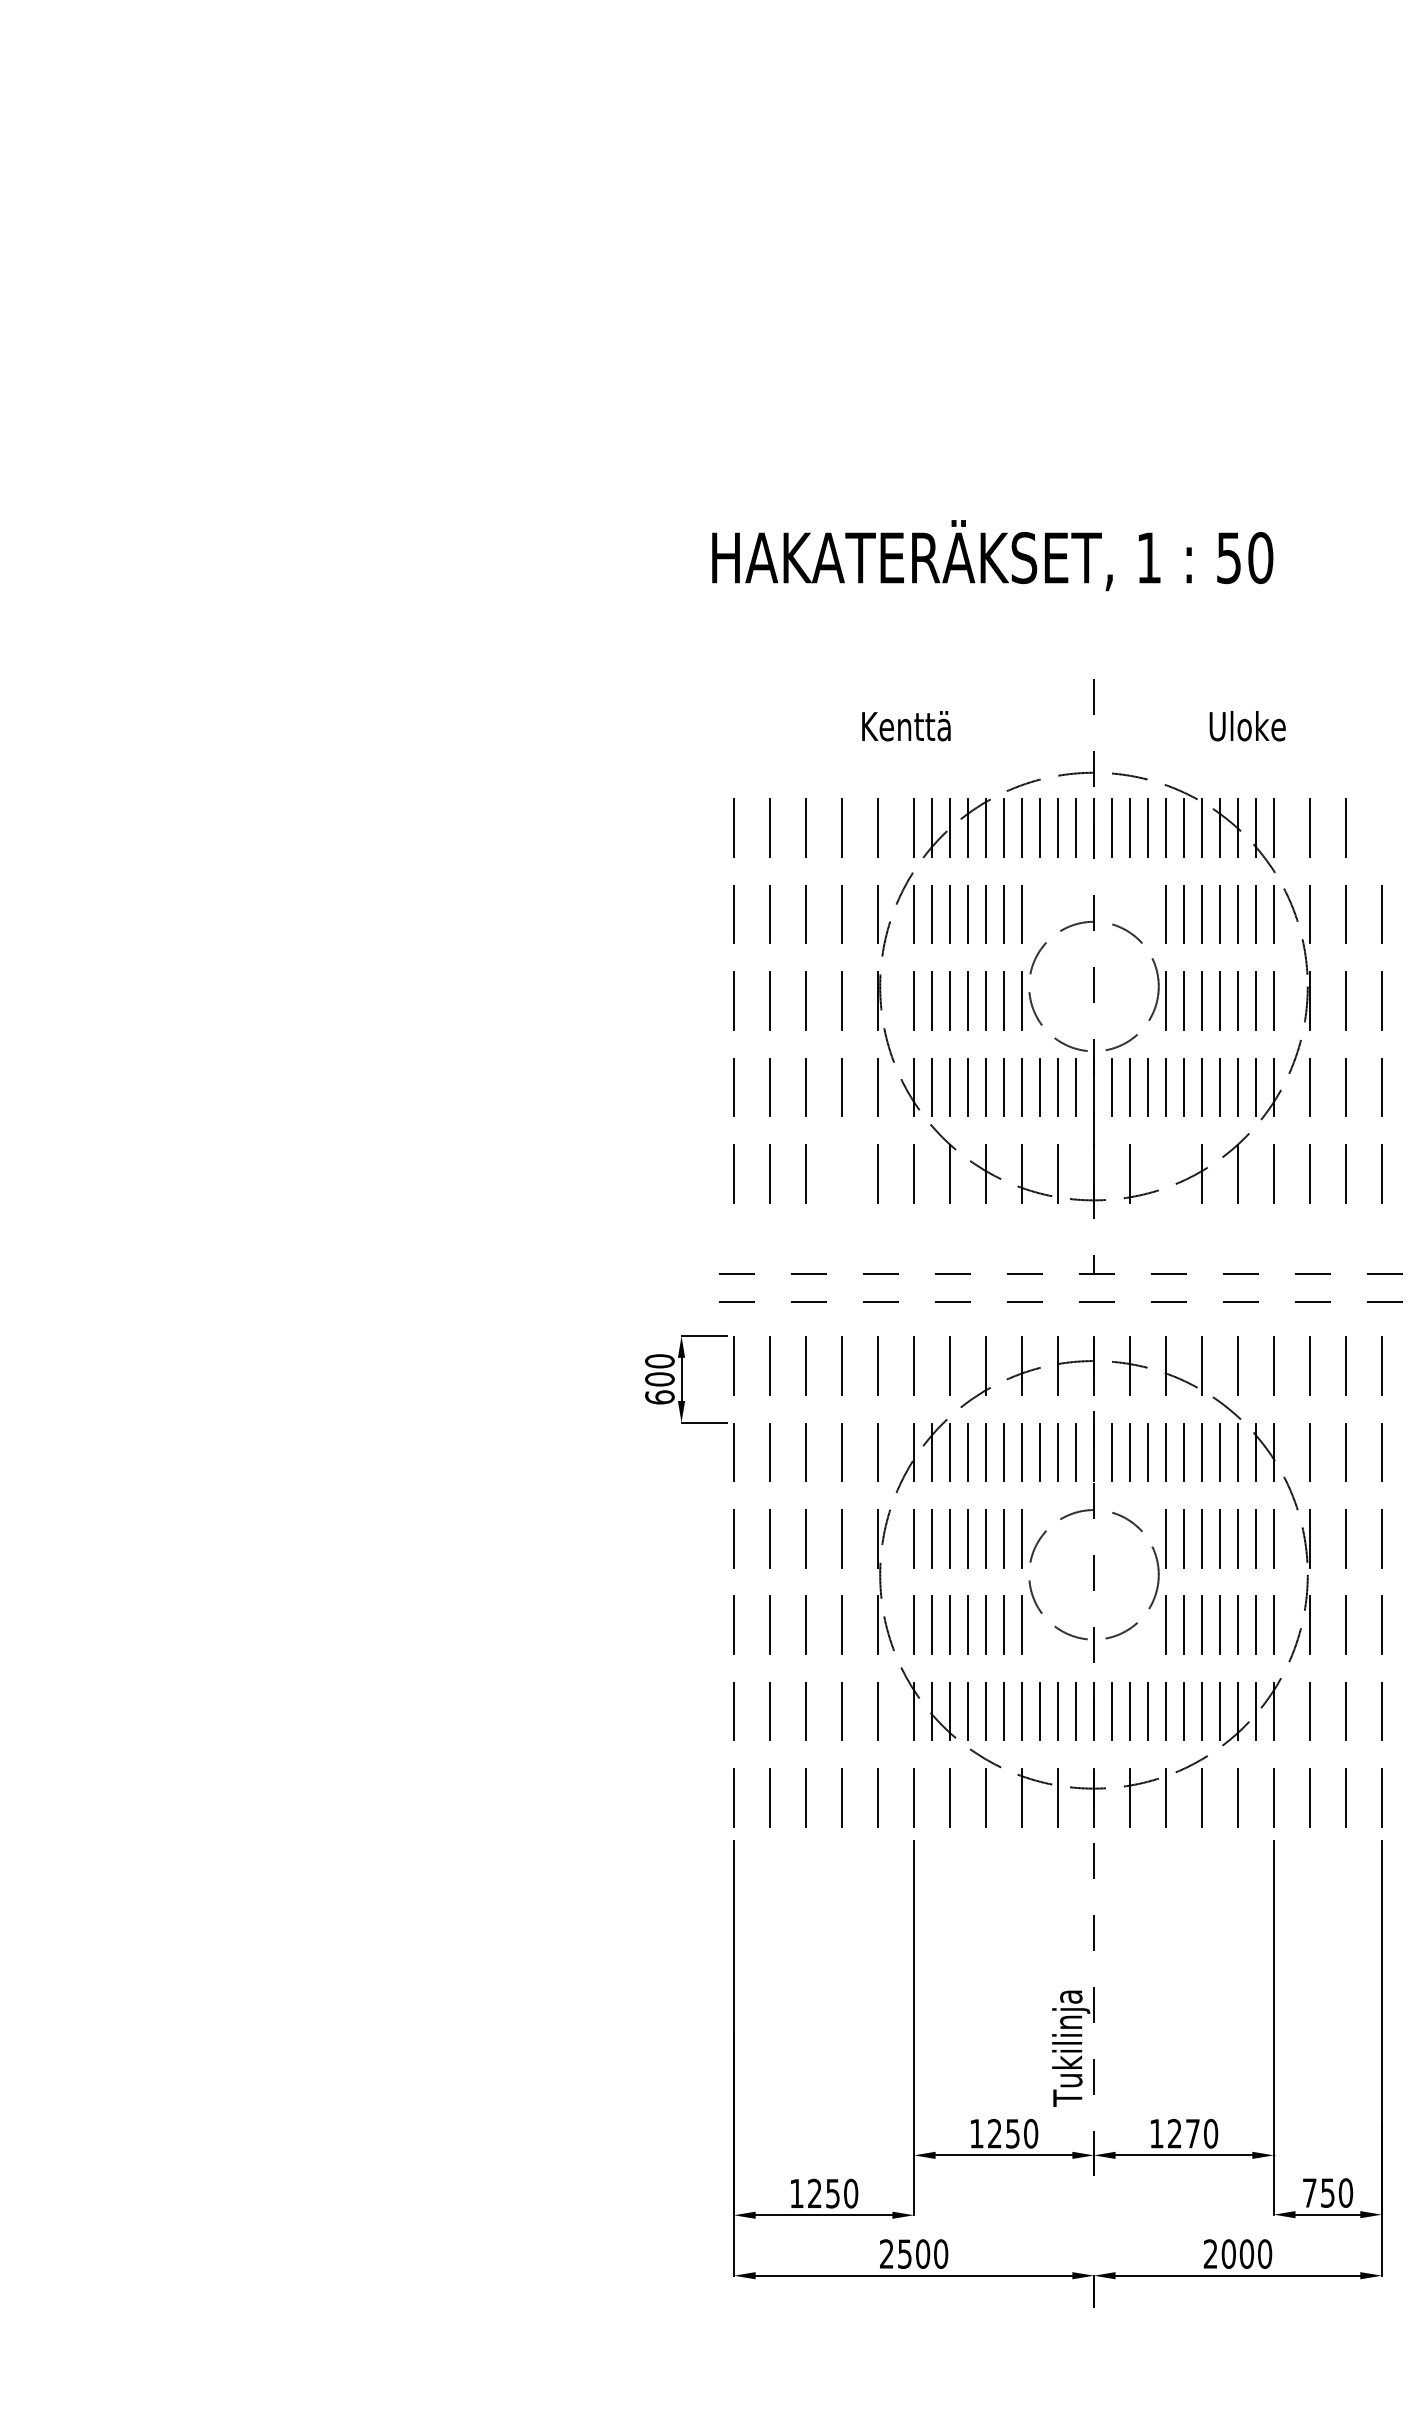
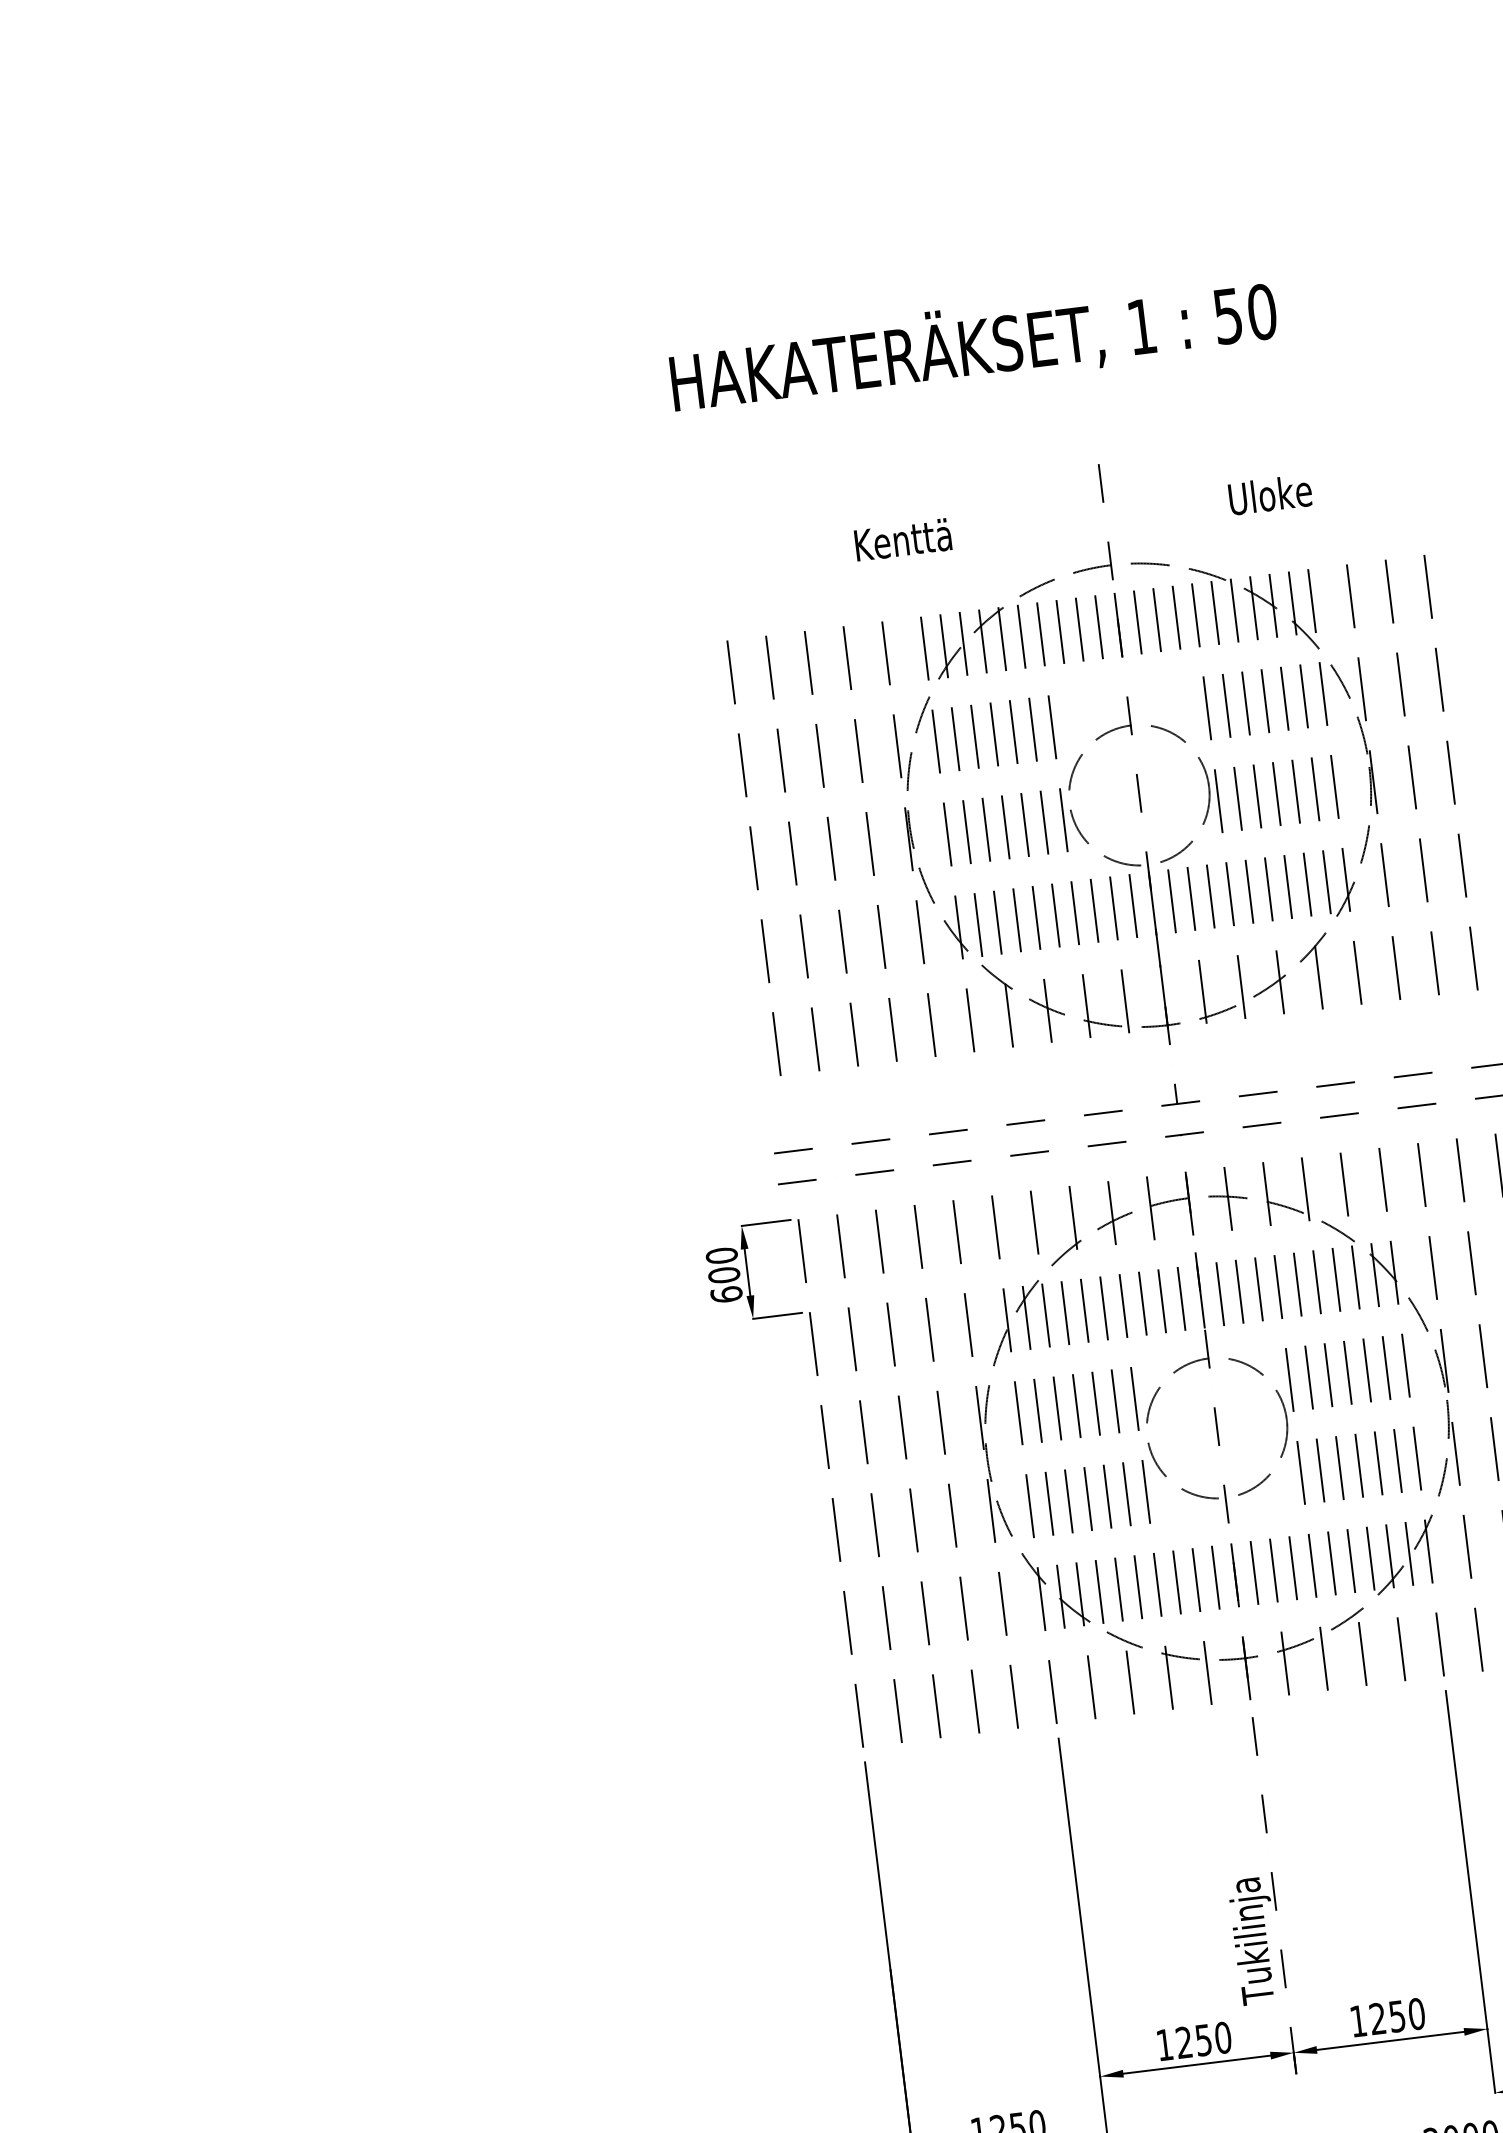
line: (1381, 828) -> (1427, 587), added
line: (841, 1173) -> (892, 1029), added
line: (1165, 1173) -> (1241, 986), added
text: (1192, 2133) -> (1396, 2016), 1270 -> 1250

